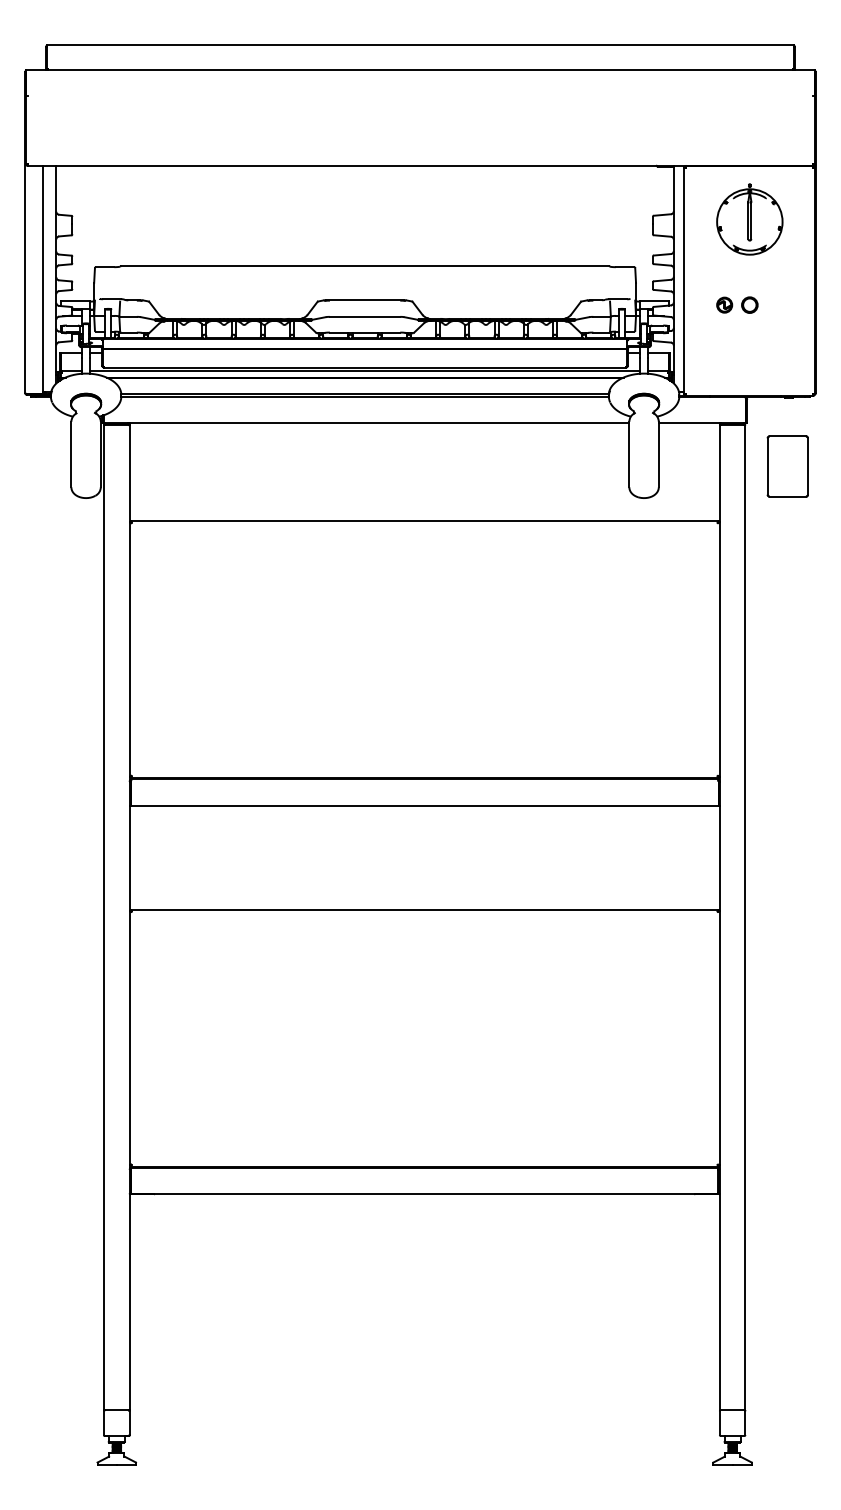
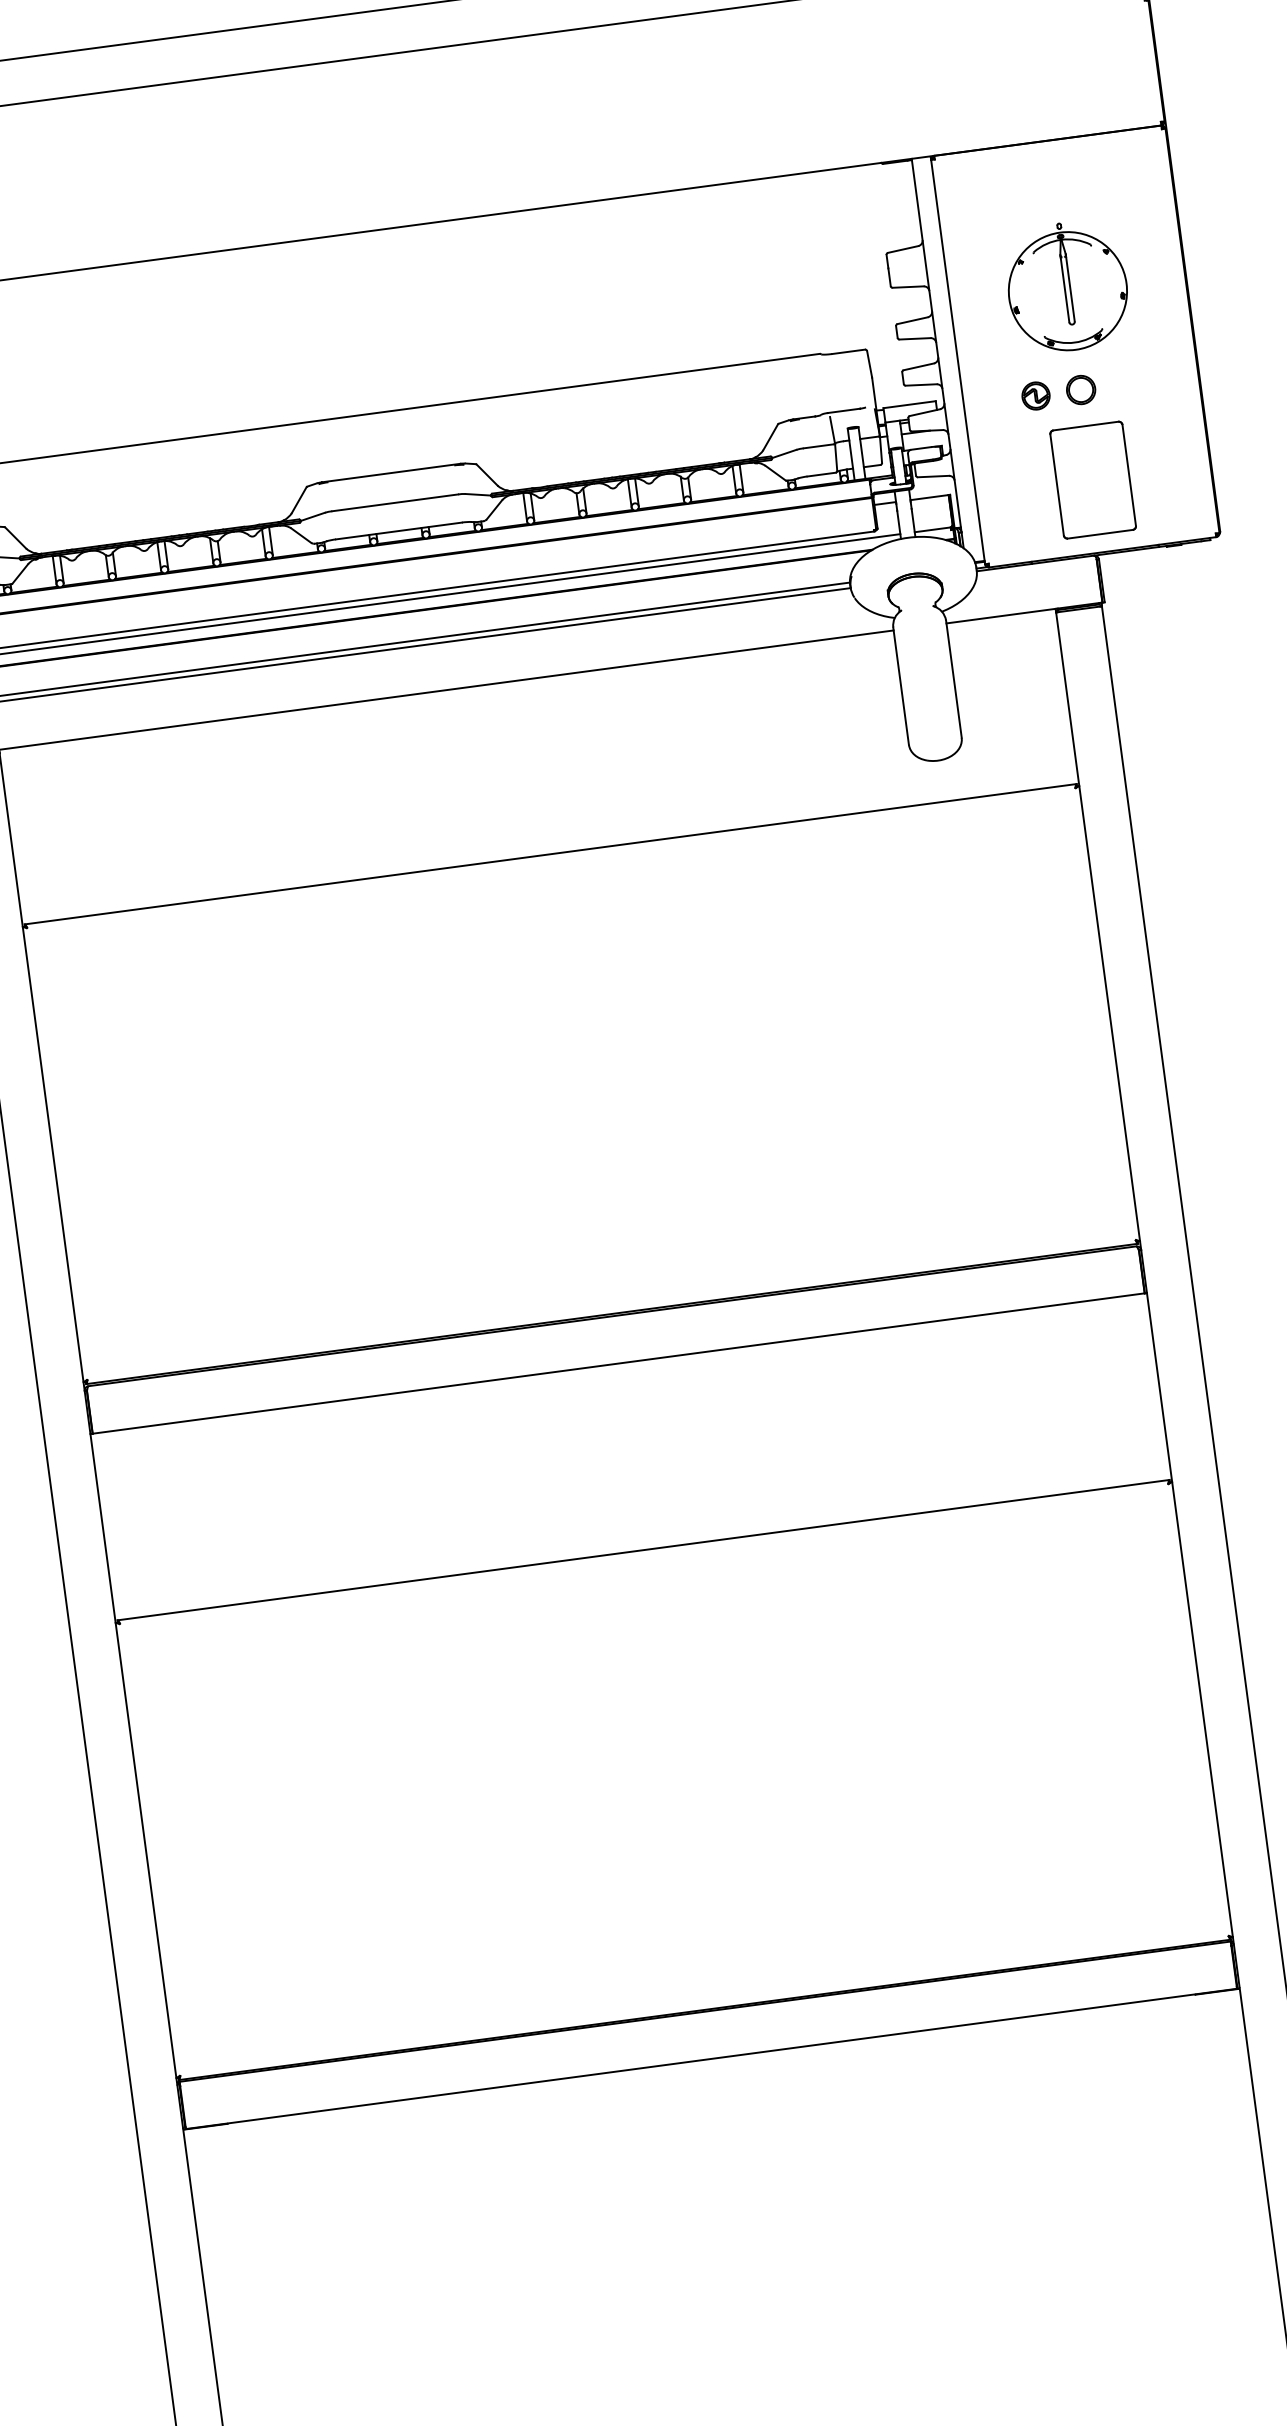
part: (749, 219) -> (1066, 286), moved
part: (787, 466) -> (1092, 480), moved

